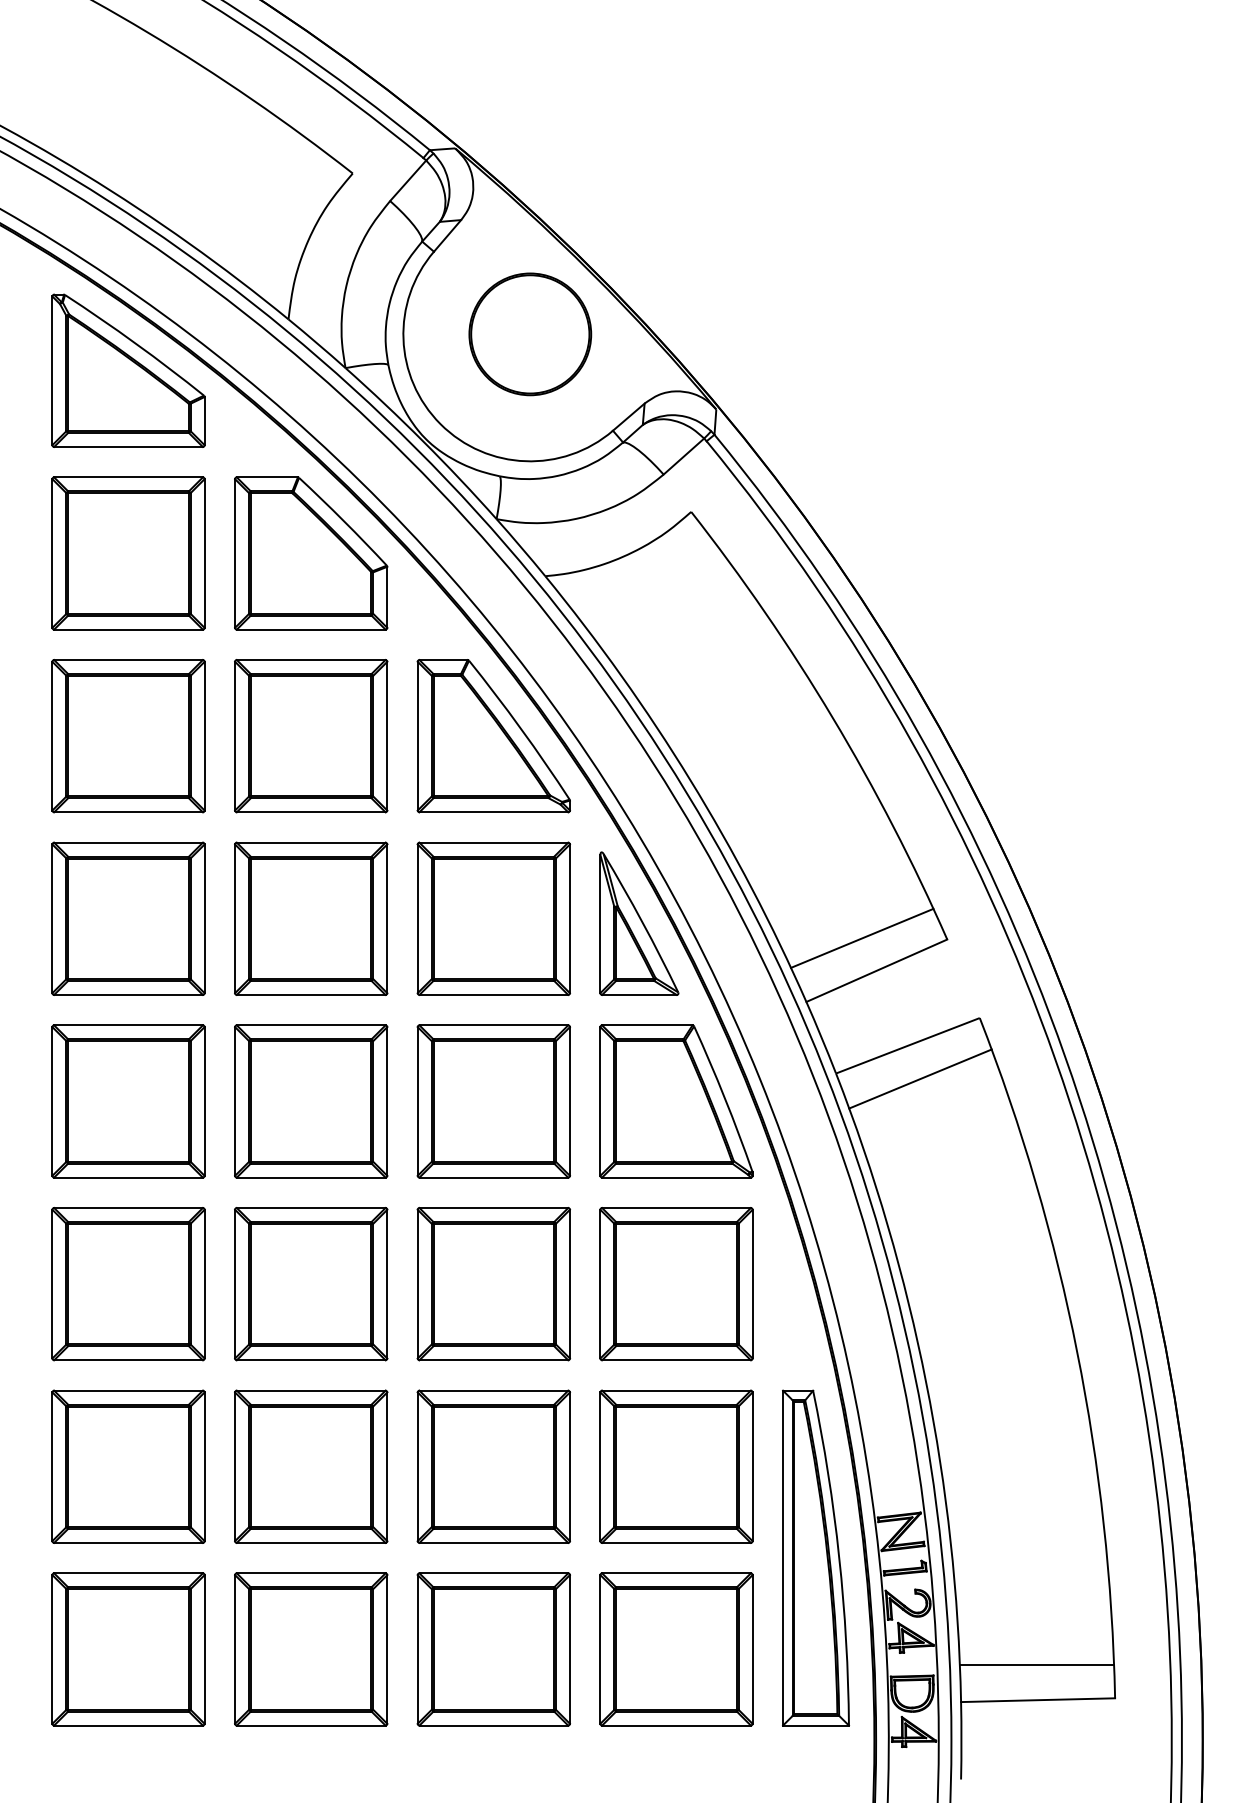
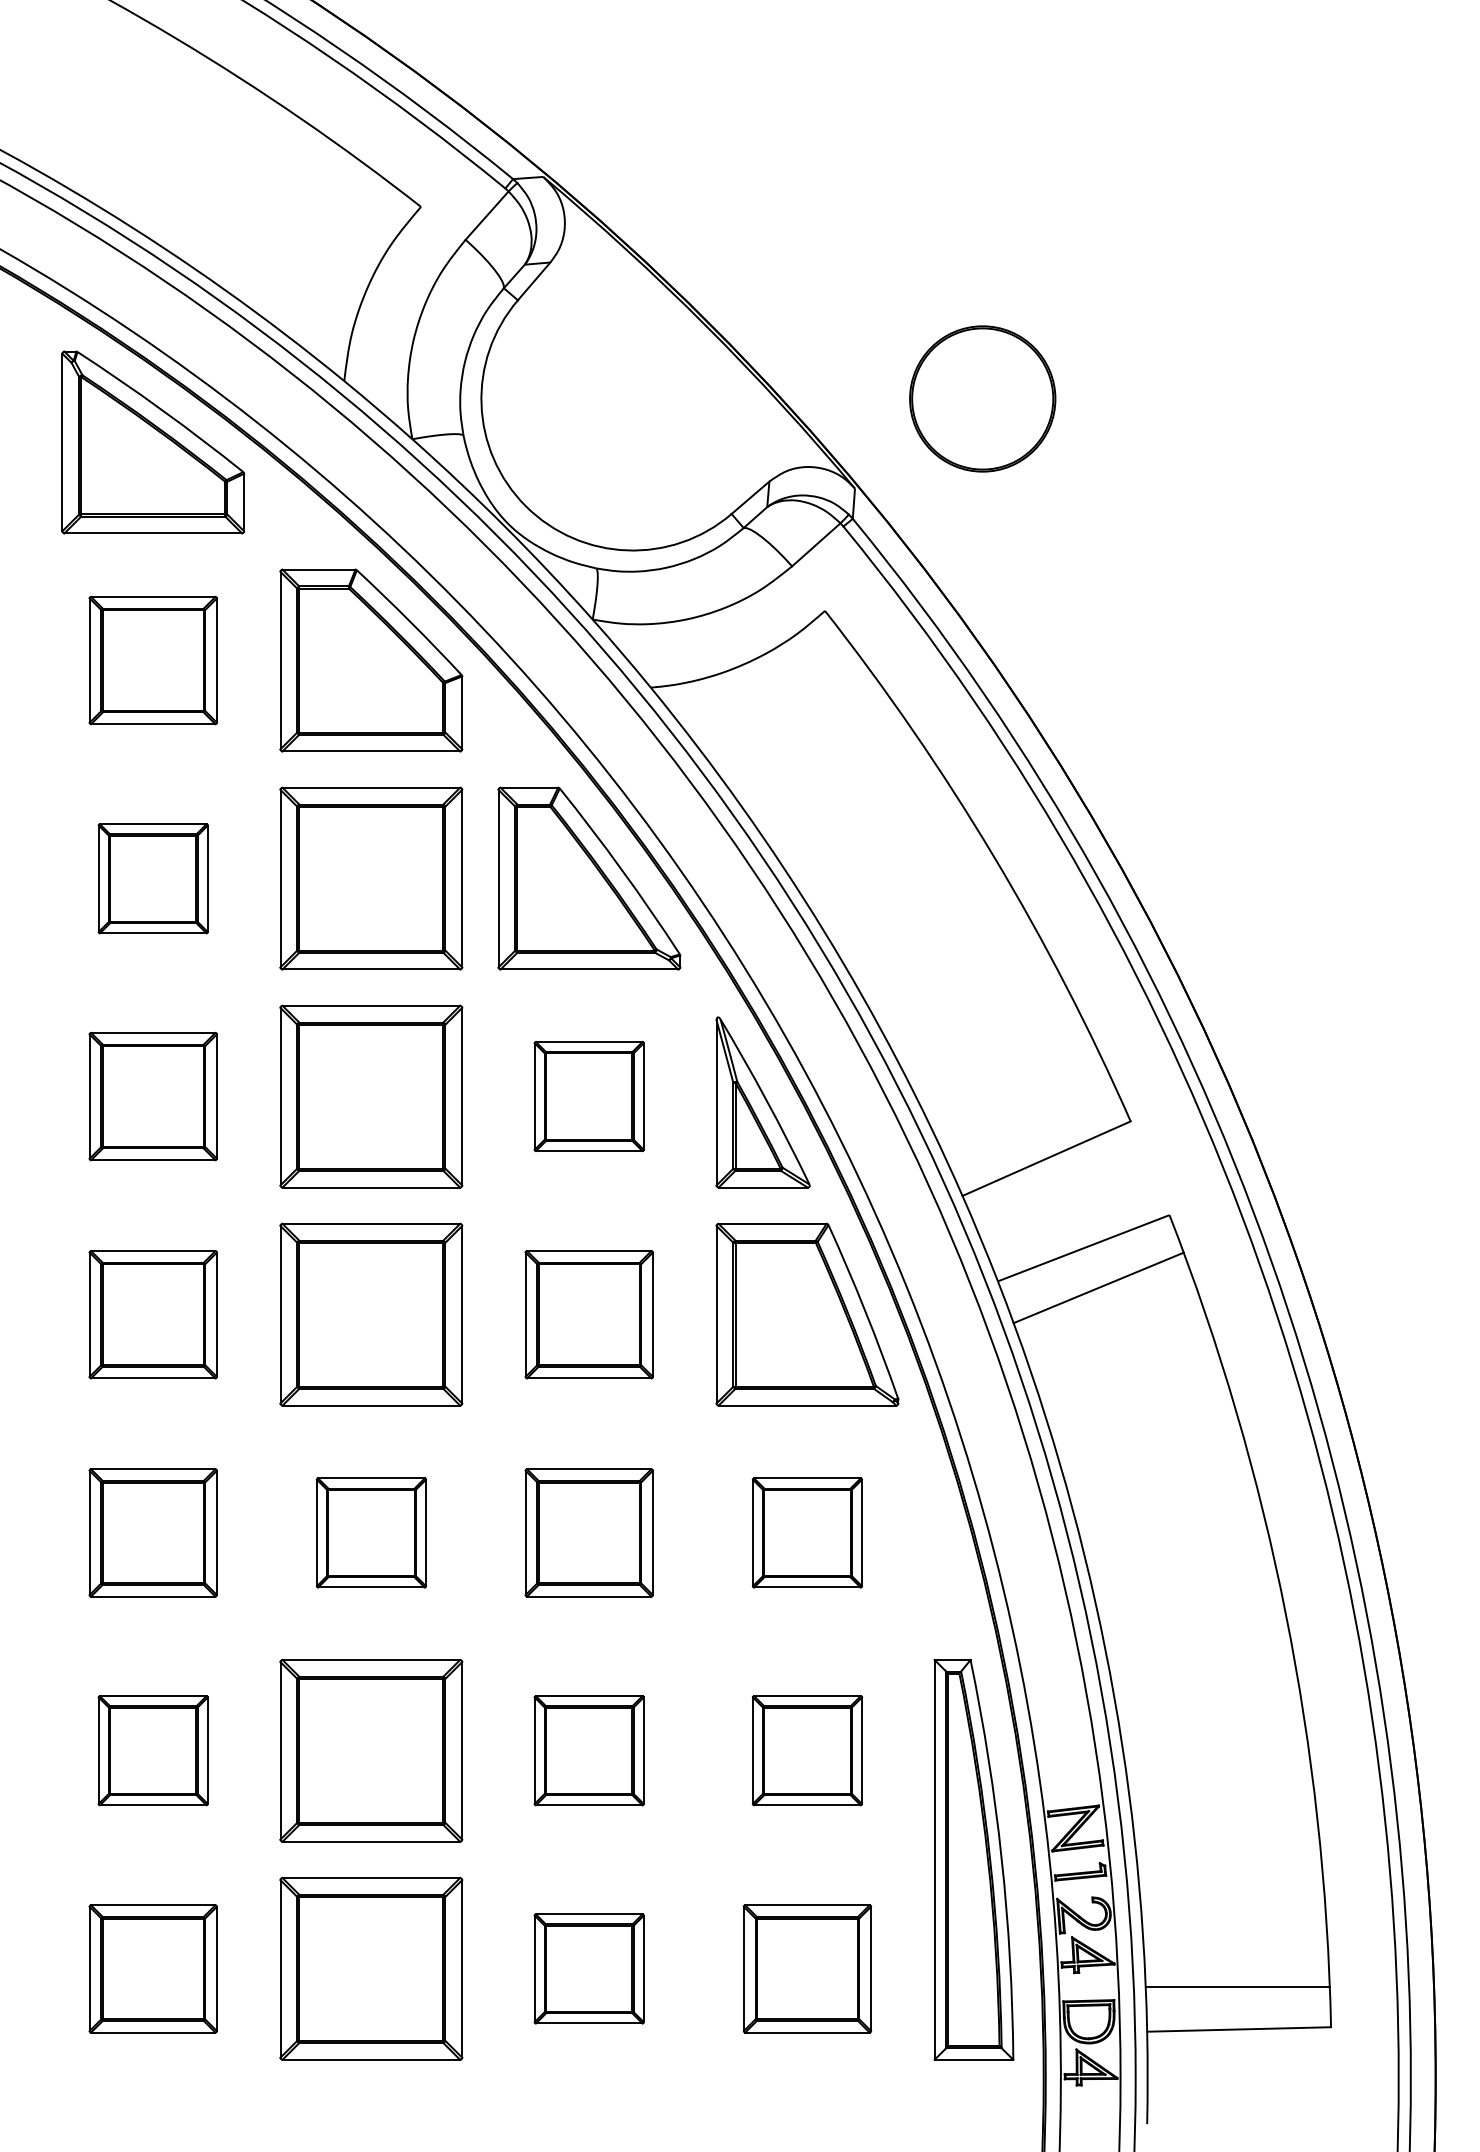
part: (530, 334) -> (982, 399), moved
part: (128, 553) -> (153, 660), size x0.7
part: (128, 736) -> (153, 879), size x0.6
part: (128, 918) -> (153, 1096), size x0.7
part: (493, 918) -> (588, 1096), size x0.6
line: (862, 937) -> (1029, 1118), removed
part: (128, 1101) -> (153, 1314), size x0.7
part: (493, 1101) -> (588, 1314), size x0.7
part: (128, 1284) -> (153, 1533), size x0.7
part: (311, 1284) -> (371, 1533), size x0.6
part: (493, 1284) -> (588, 1533), size x0.7
part: (676, 1284) -> (807, 1533), size x0.6
part: (128, 1466) -> (153, 1750), size x0.6
part: (493, 1466) -> (588, 1750), size x0.6
part: (676, 1466) -> (807, 1750), size x0.6
part: (128, 1649) -> (153, 1968), size x0.7
part: (493, 1649) -> (588, 1968), size x0.6
part: (676, 1649) -> (807, 1968), size x0.7

